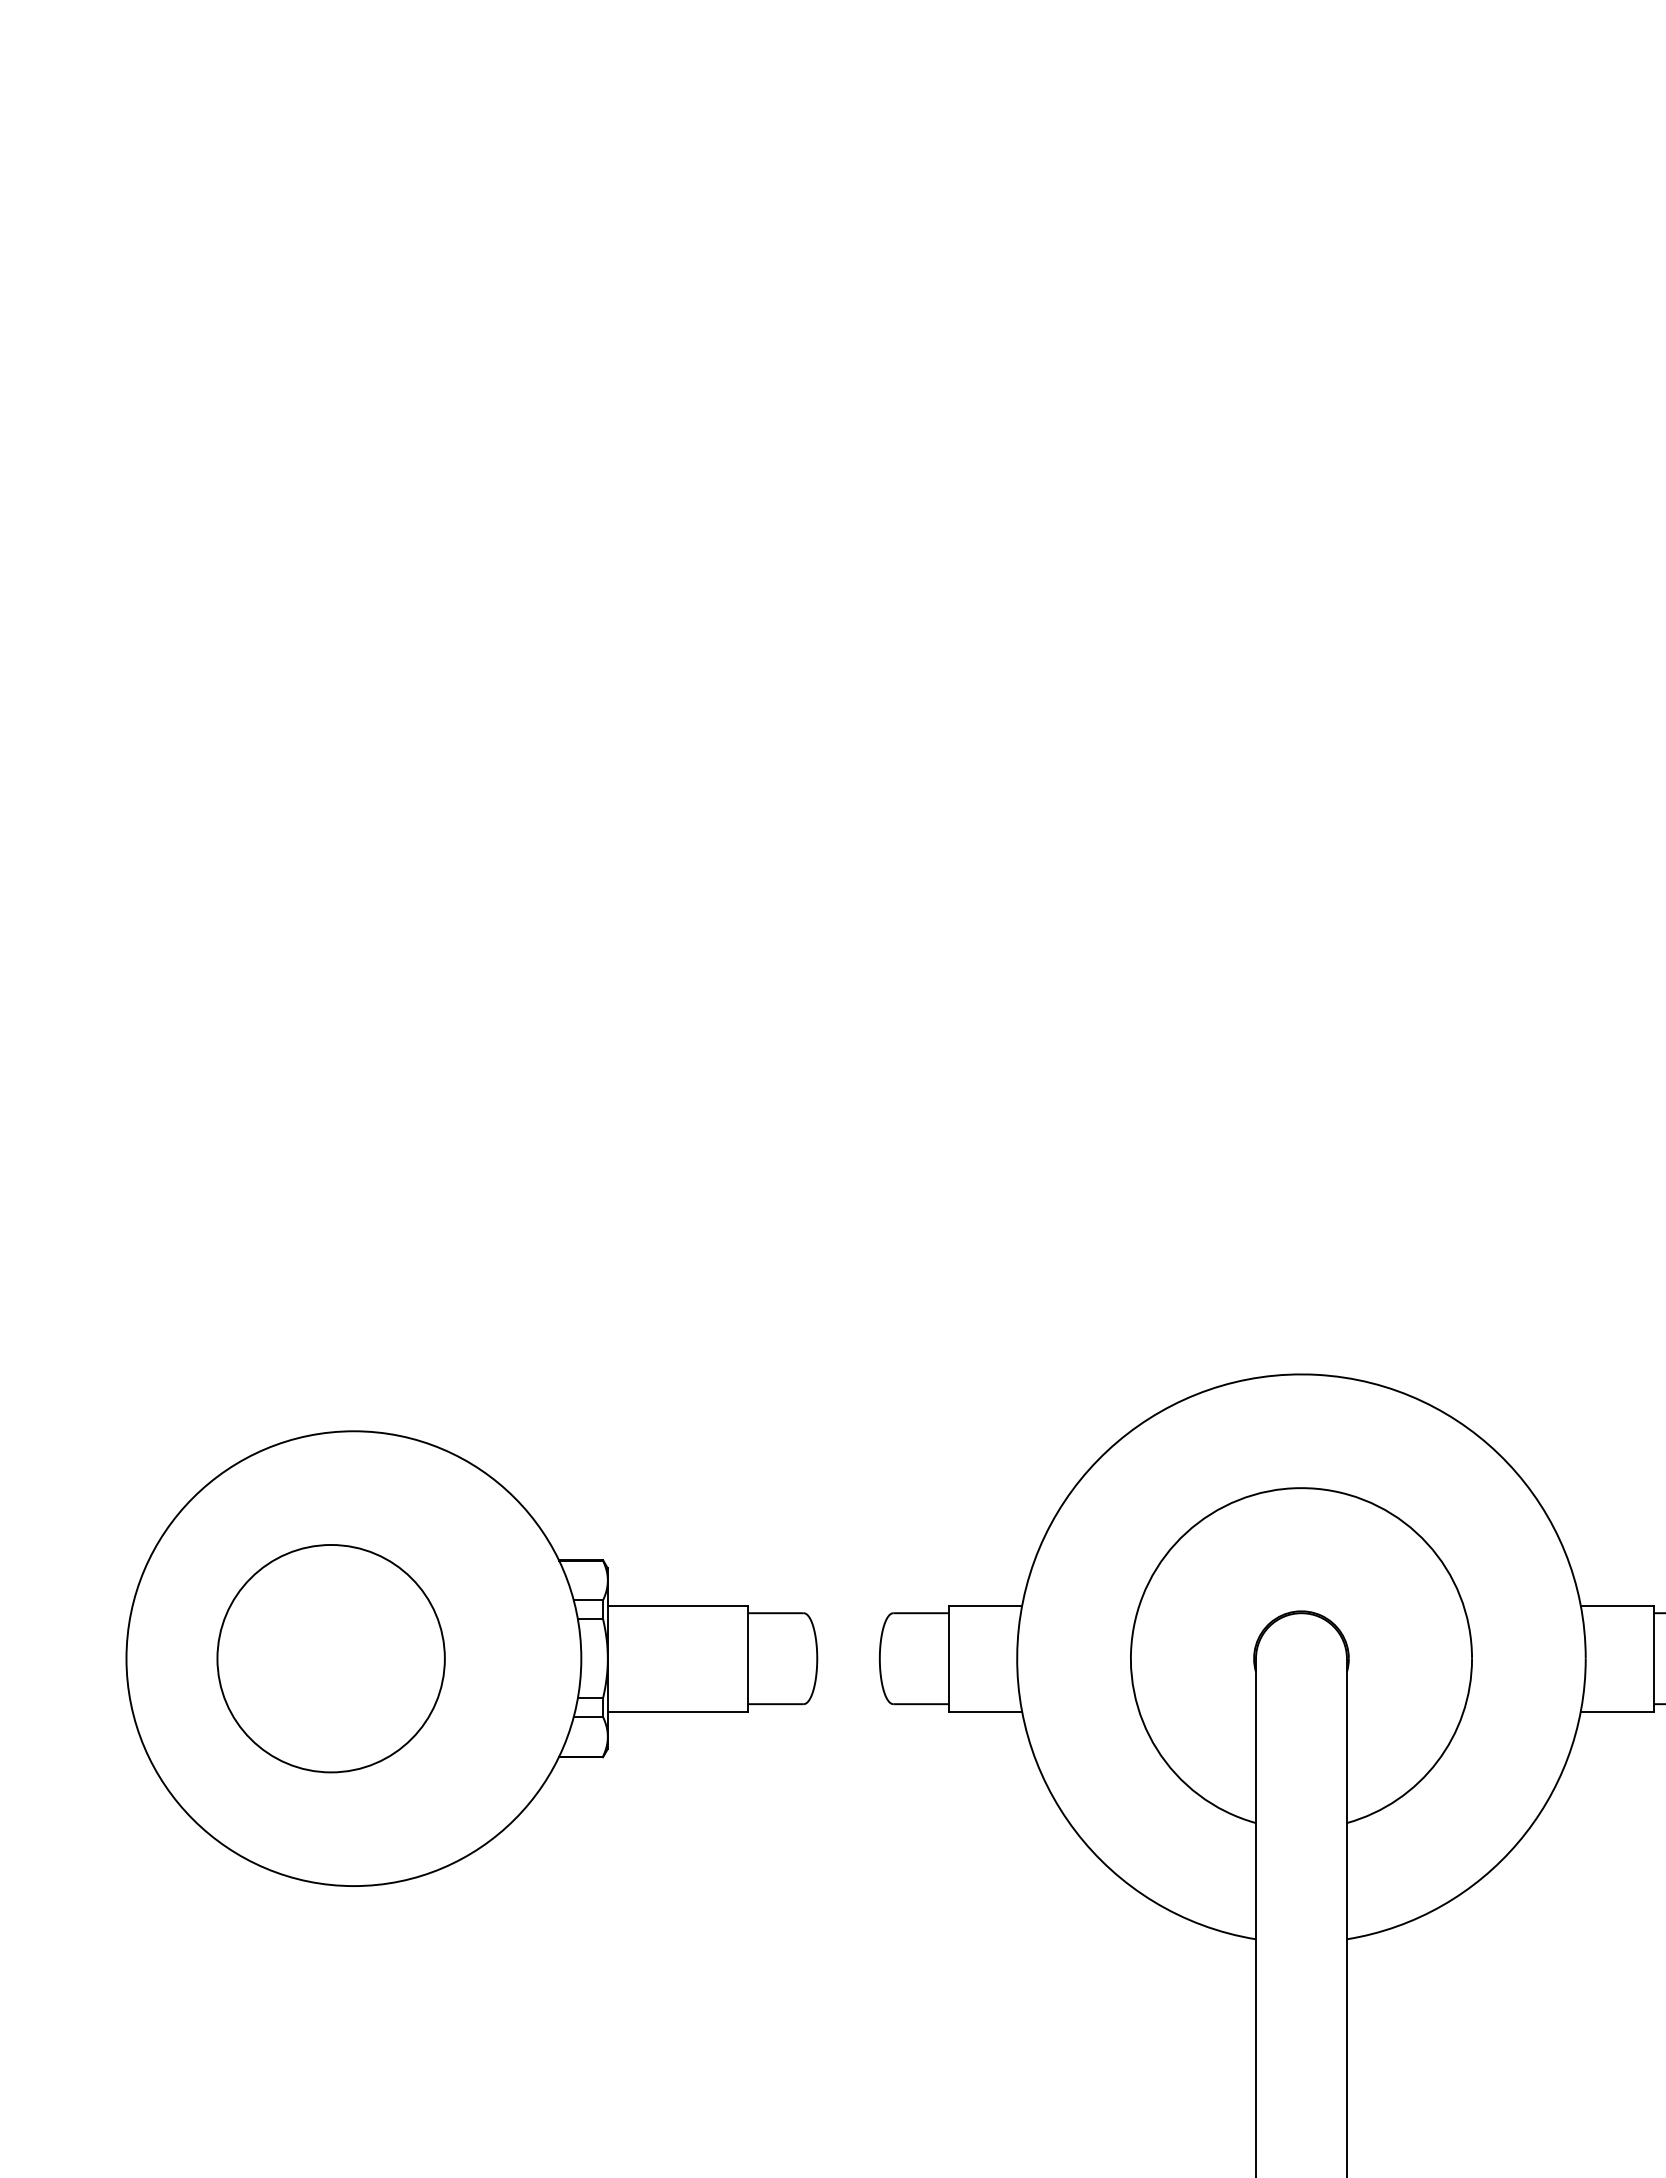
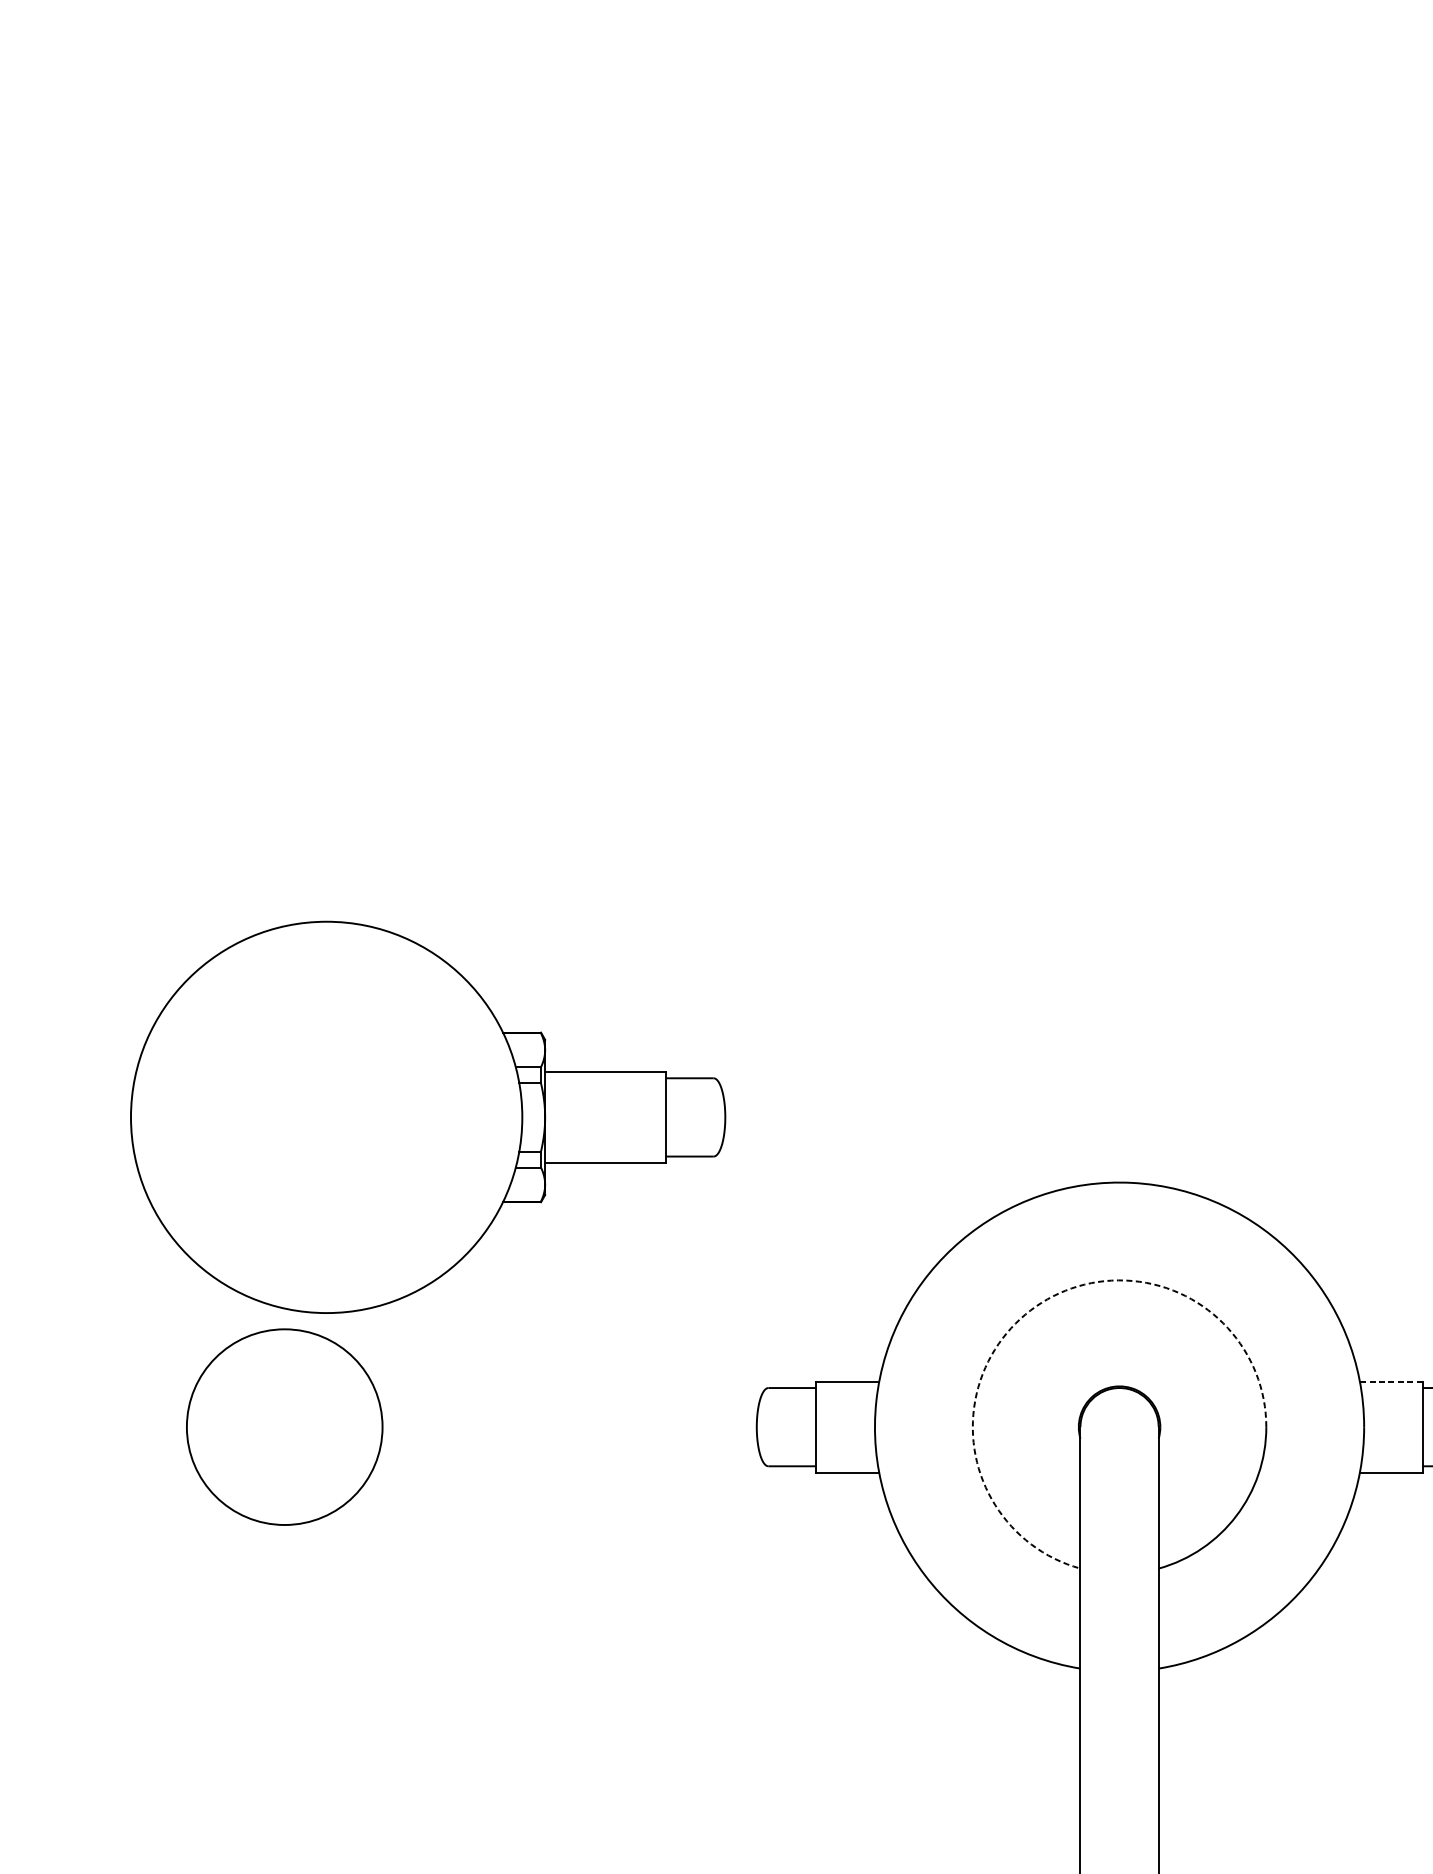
arc: (1198, 1522) -> (1030, 1309), solid -> dashed
line: (1617, 1605) -> (1391, 1381), solid -> dashed
part: (471, 1658) -> (427, 1117), moved

